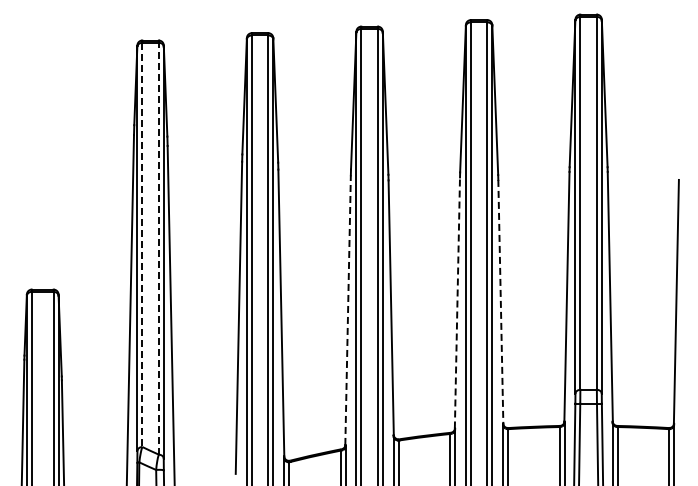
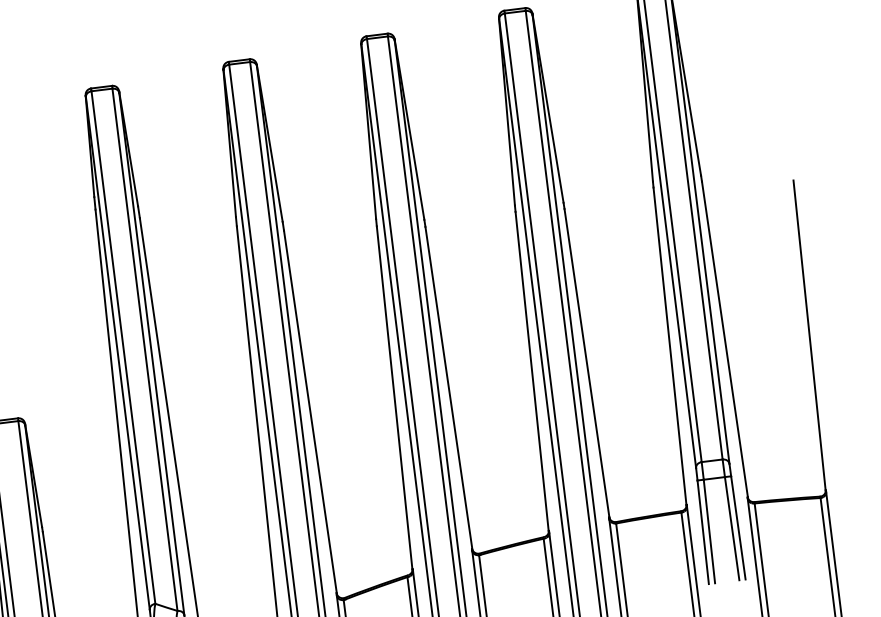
line: (142, 245) -> (123, 348), dashed -> solid
line: (158, 248) -> (144, 349), dashed -> solid
line: (500, 301) -> (586, 362), dashed -> solid
line: (457, 302) -> (532, 370), dashed -> solid
line: (348, 310) -> (395, 398), dashed -> solid

